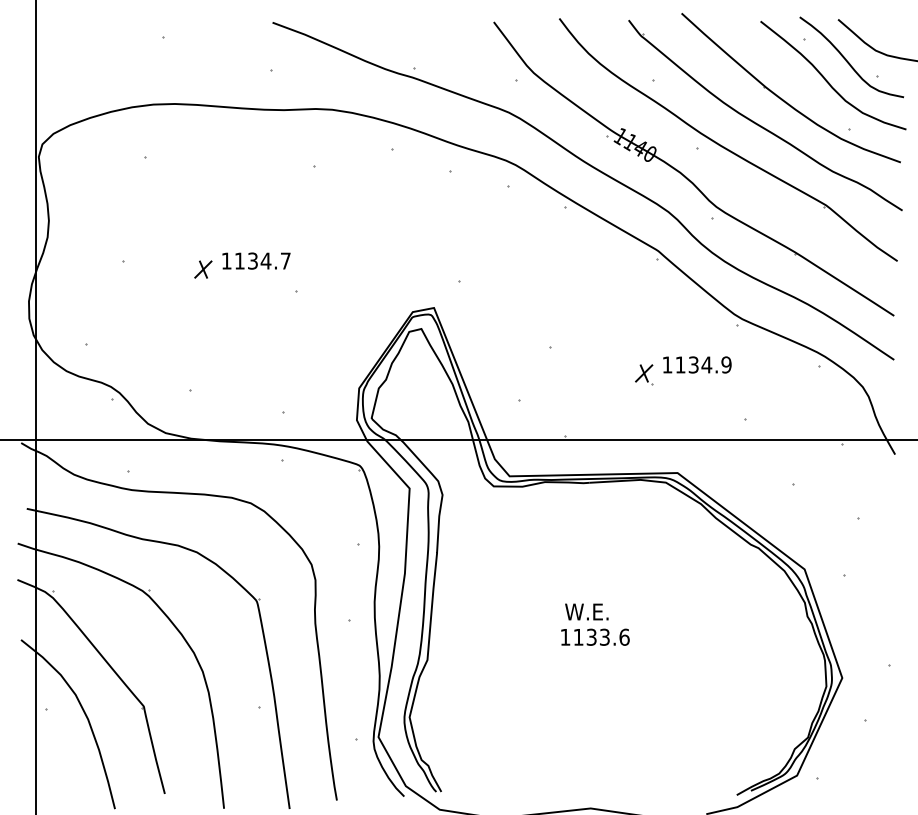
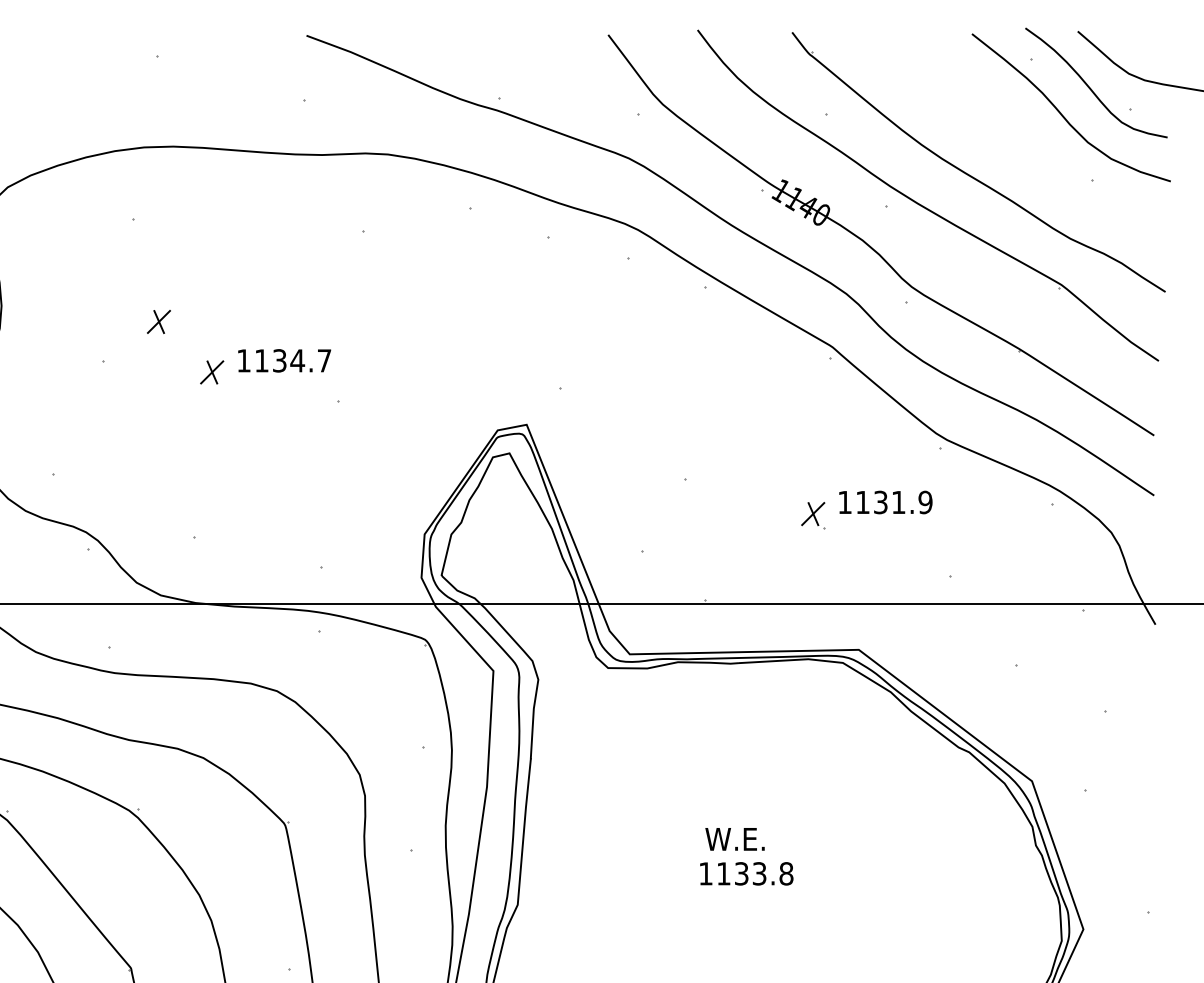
part: (782, 98) -> (1001, 139), removed
part: (164, 232) -> (159, 321), added
text: (706, 364) -> (898, 501), 1134.9 -> 1131.9
text: (624, 636) -> (786, 872), 1133.6 -> 1133.8

